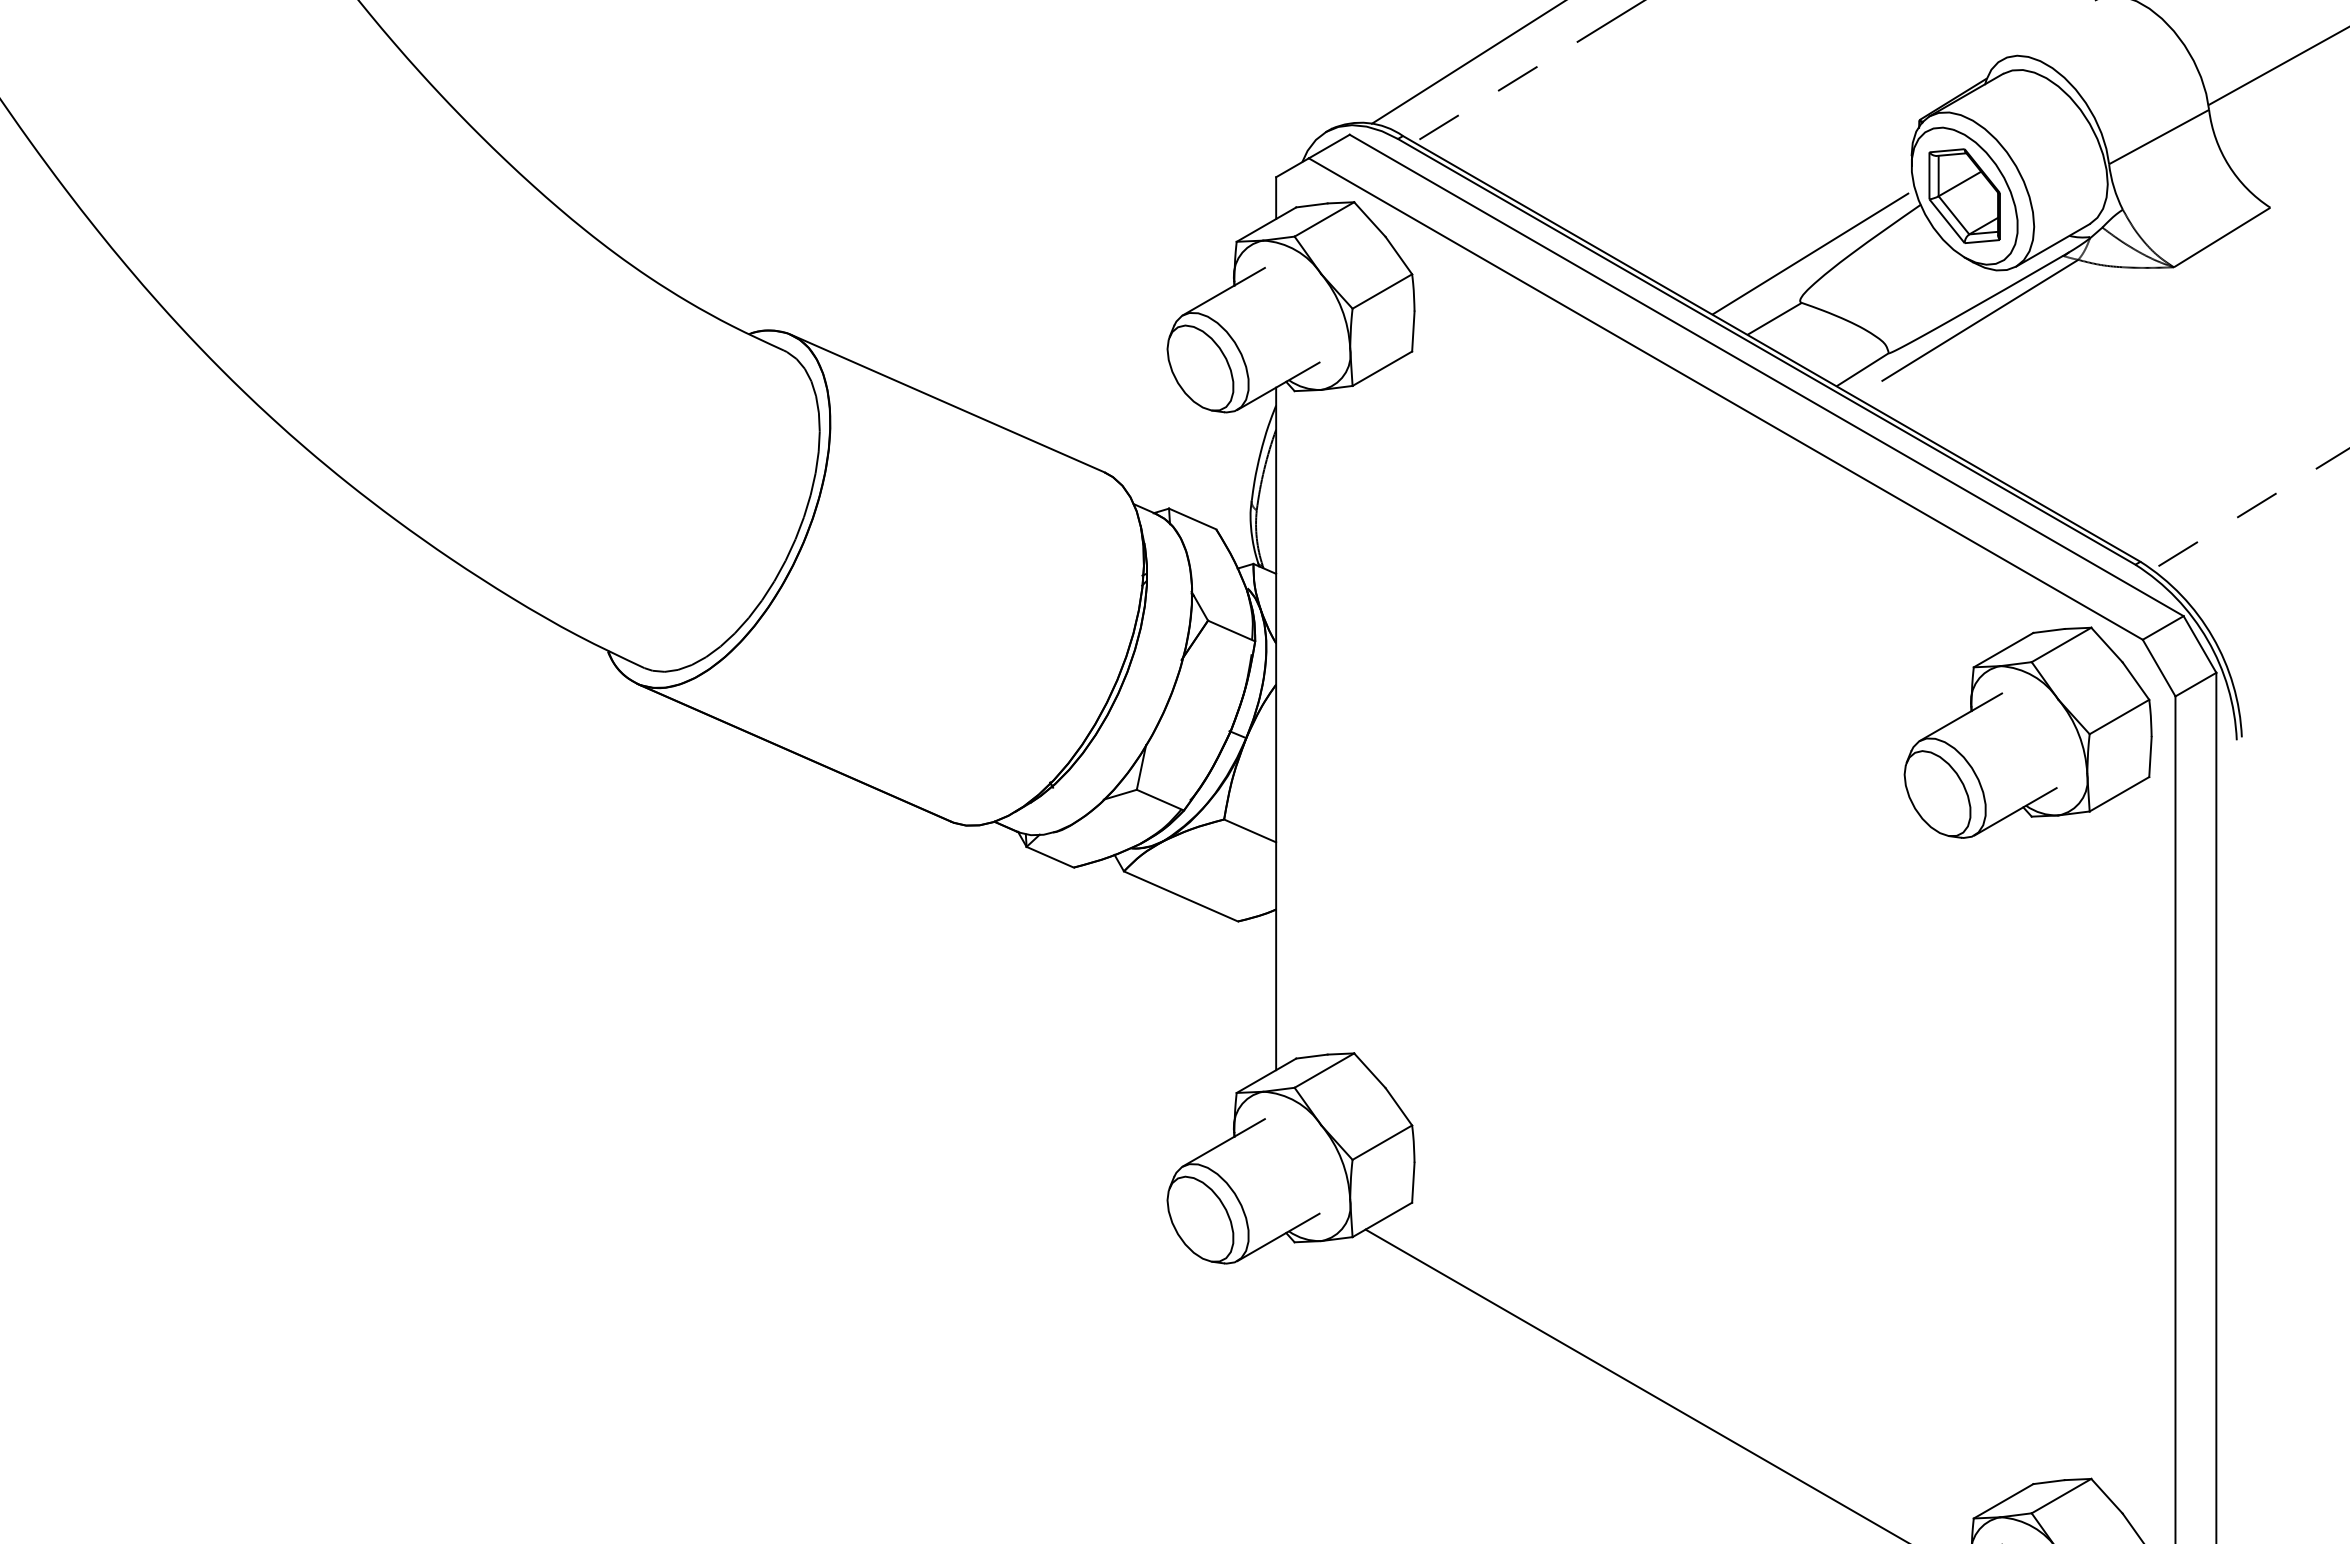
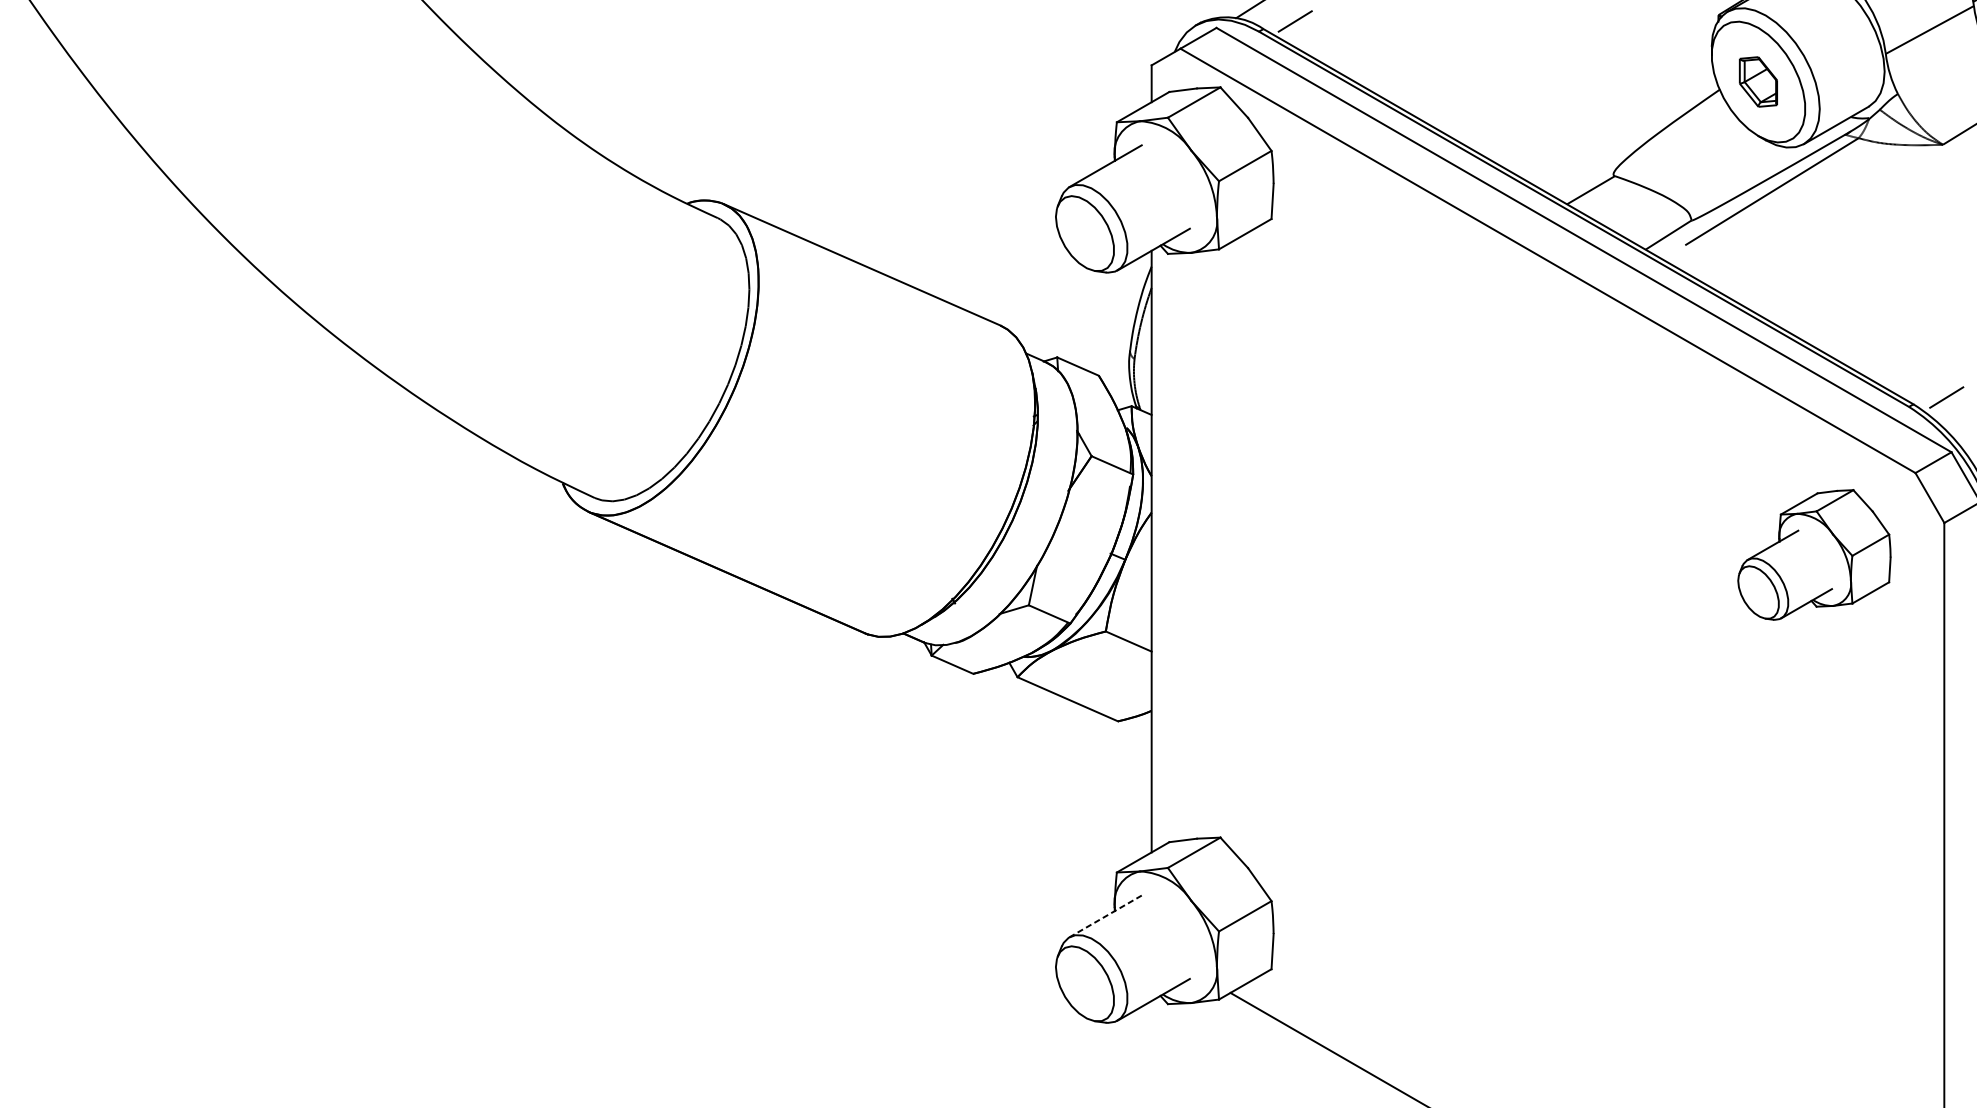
part: (1964, 195) -> (1758, 81), size x0.6
line: (1813, 251) -> (1625, 130), removed
part: (2027, 732) -> (1813, 554), size x0.7
line: (1223, 1143) -> (1105, 917), solid -> dashed

